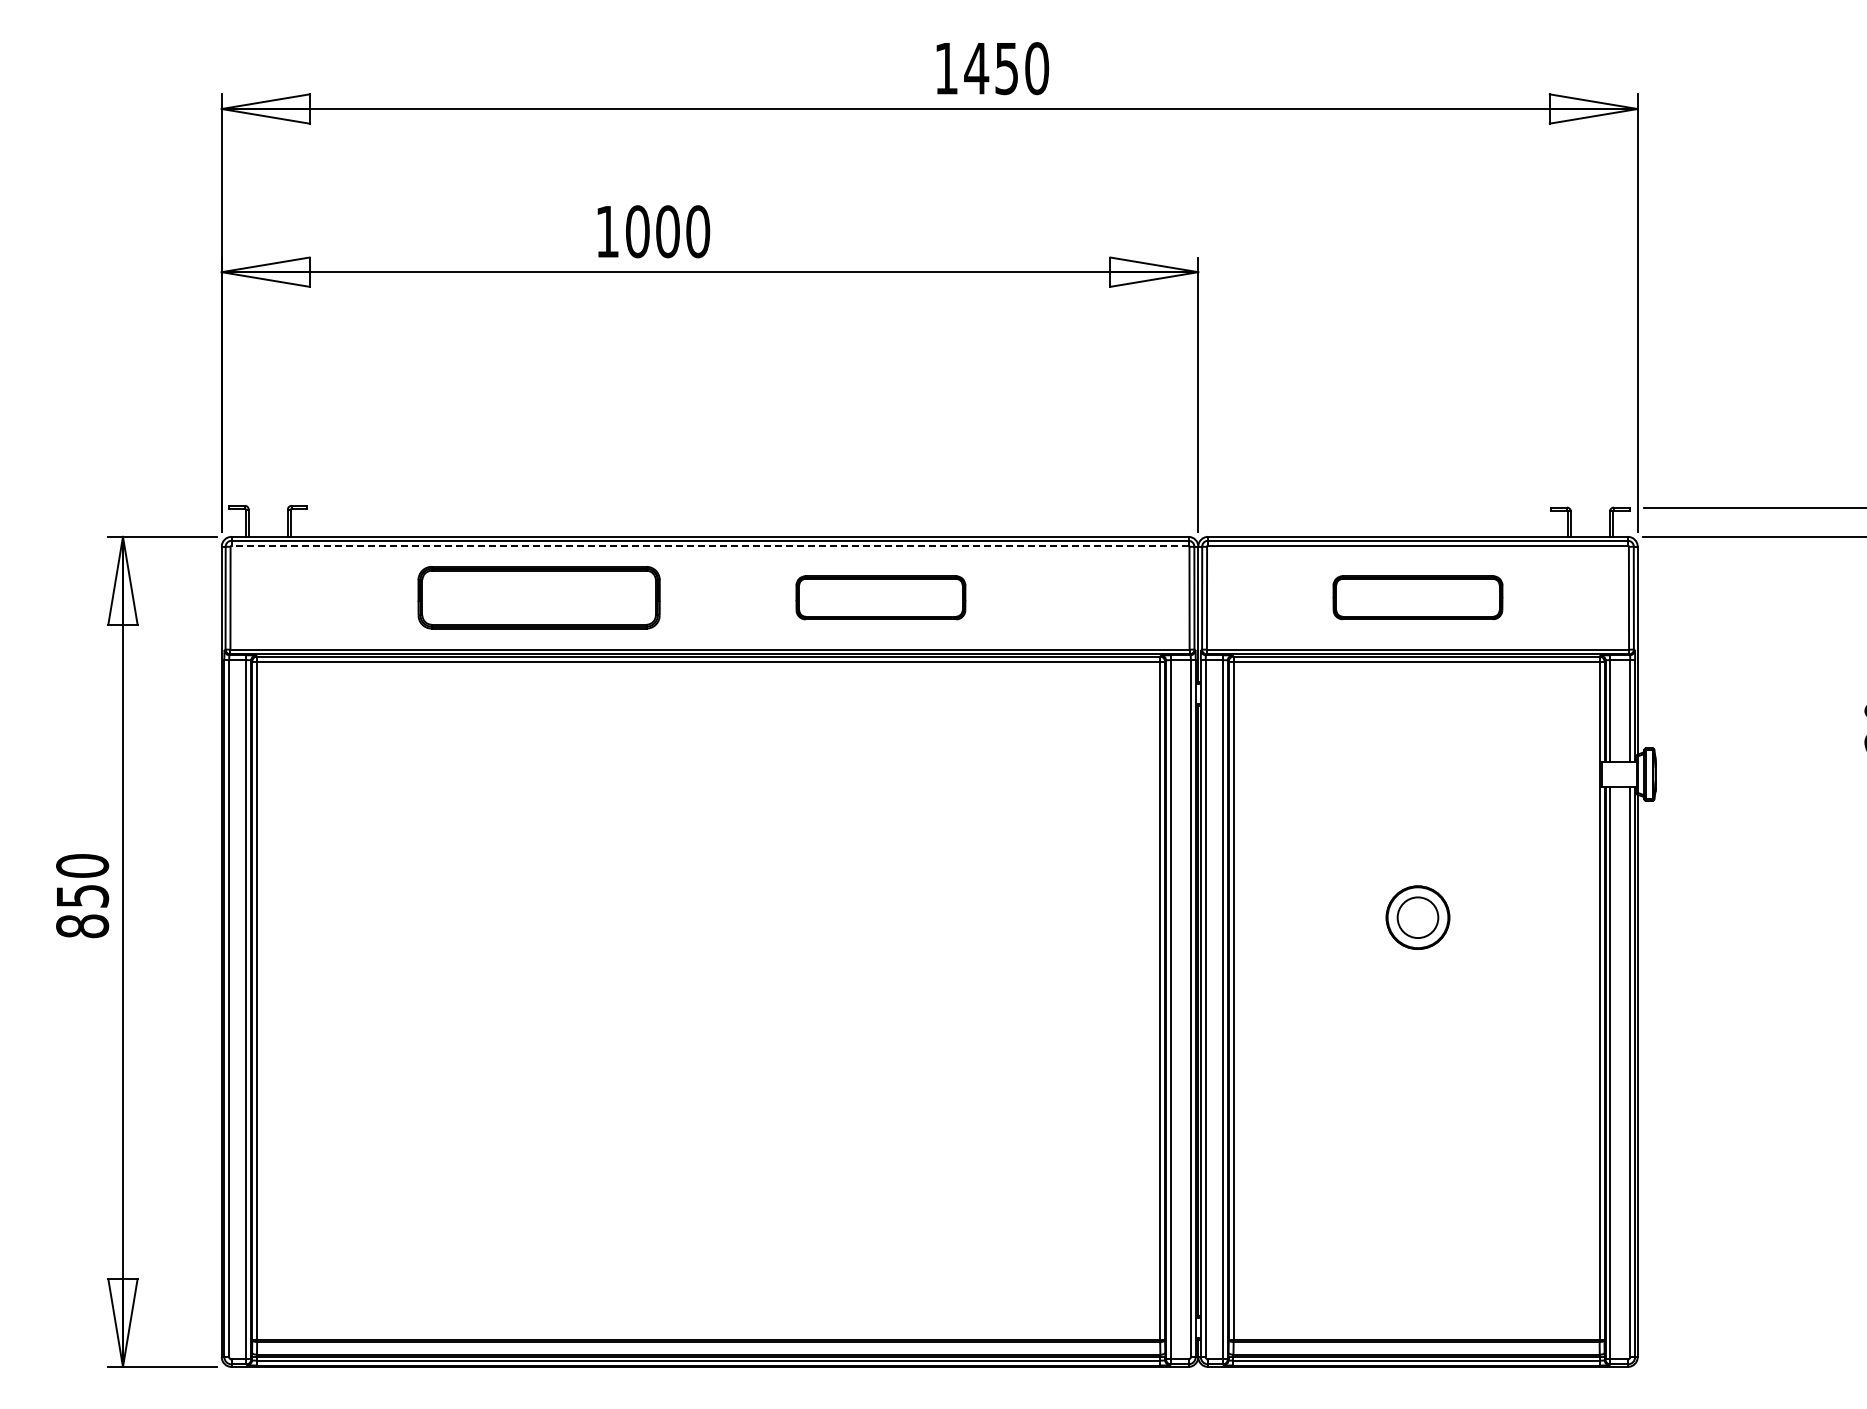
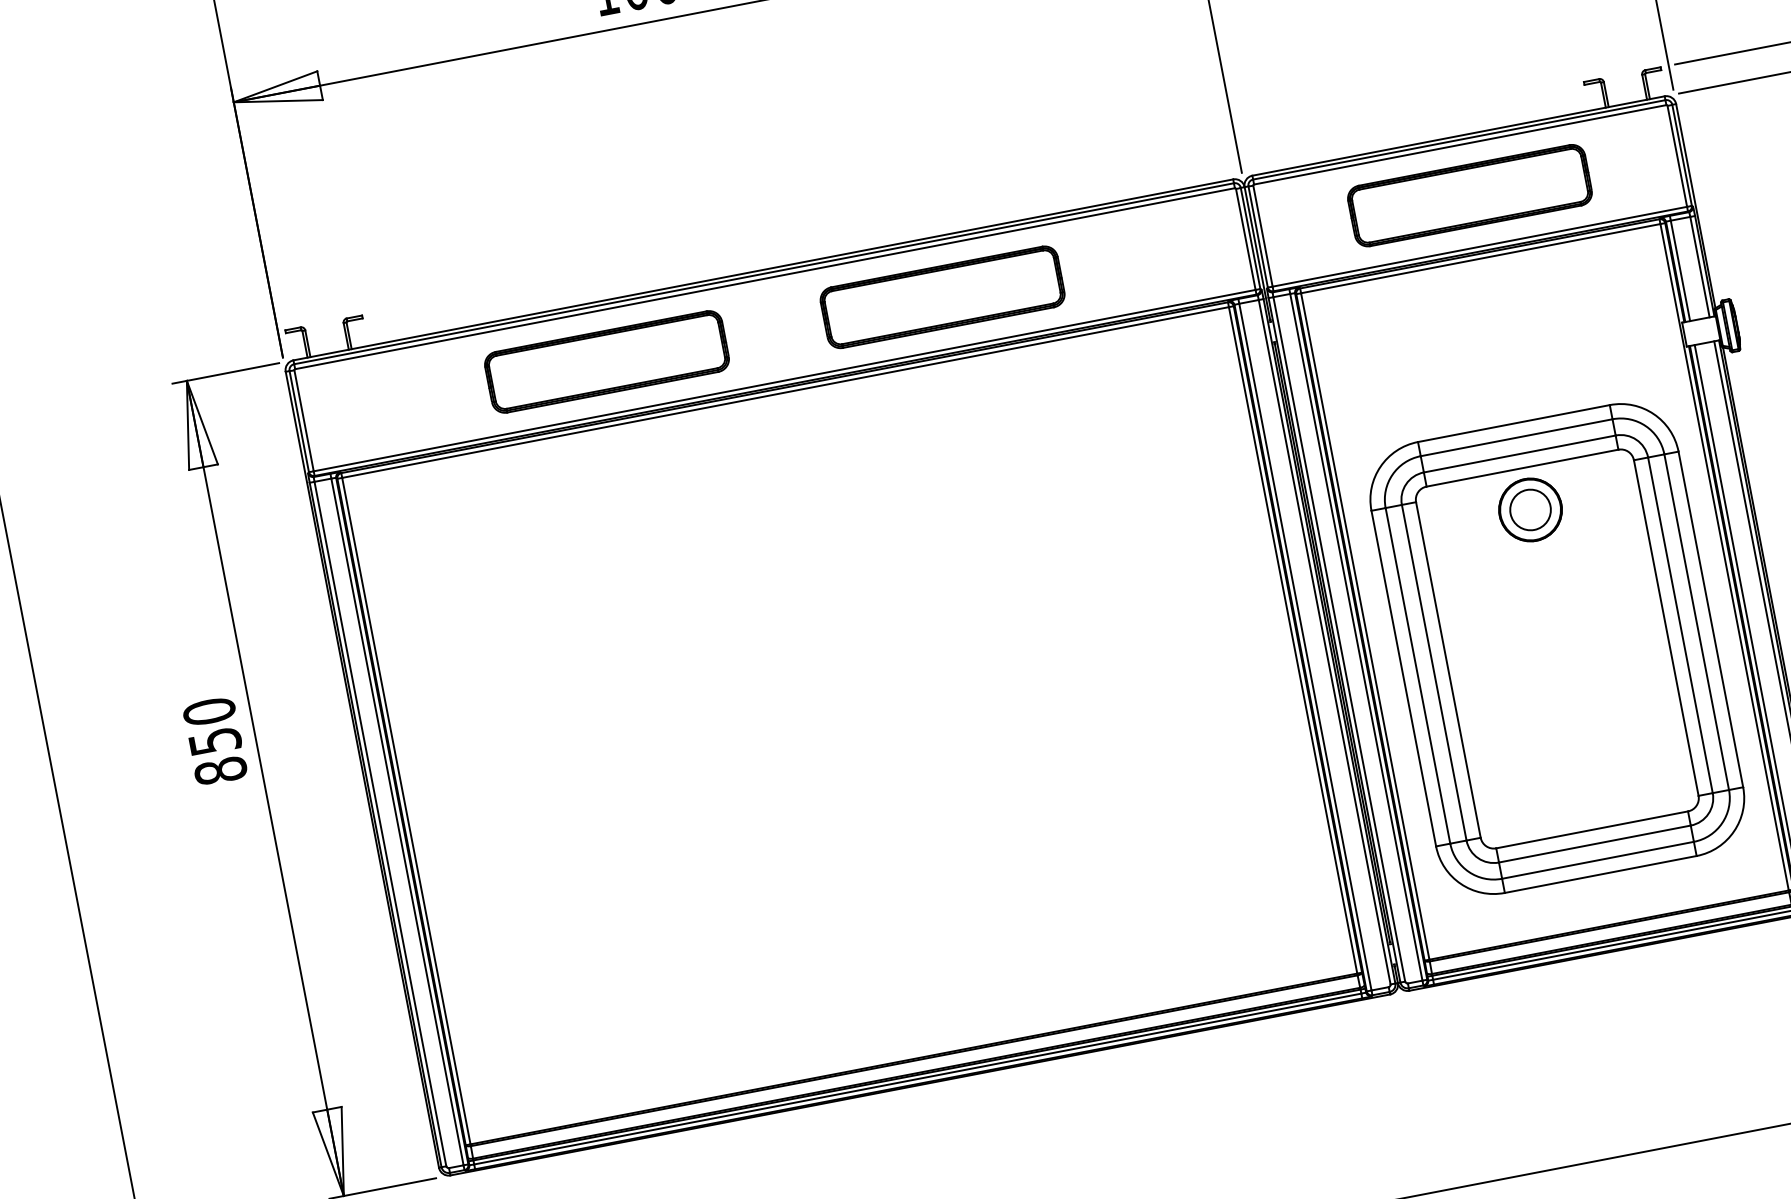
line: (709, 545) -> (764, 278), dashed -> solid
part: (880, 597) -> (942, 297), size x1.43
part: (1417, 597) -> (1469, 195), size x1.43
part: (1417, 1058) -> (1556, 648), added

